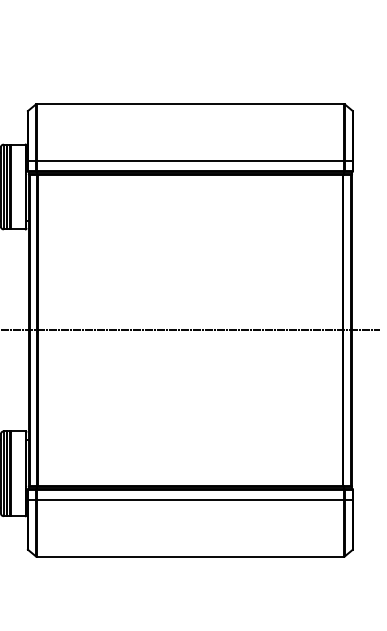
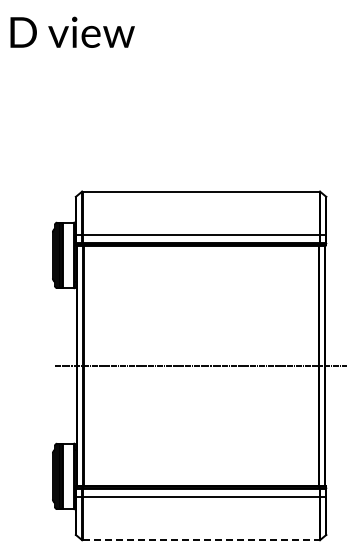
line: (190, 556) -> (201, 540), solid -> dashed

